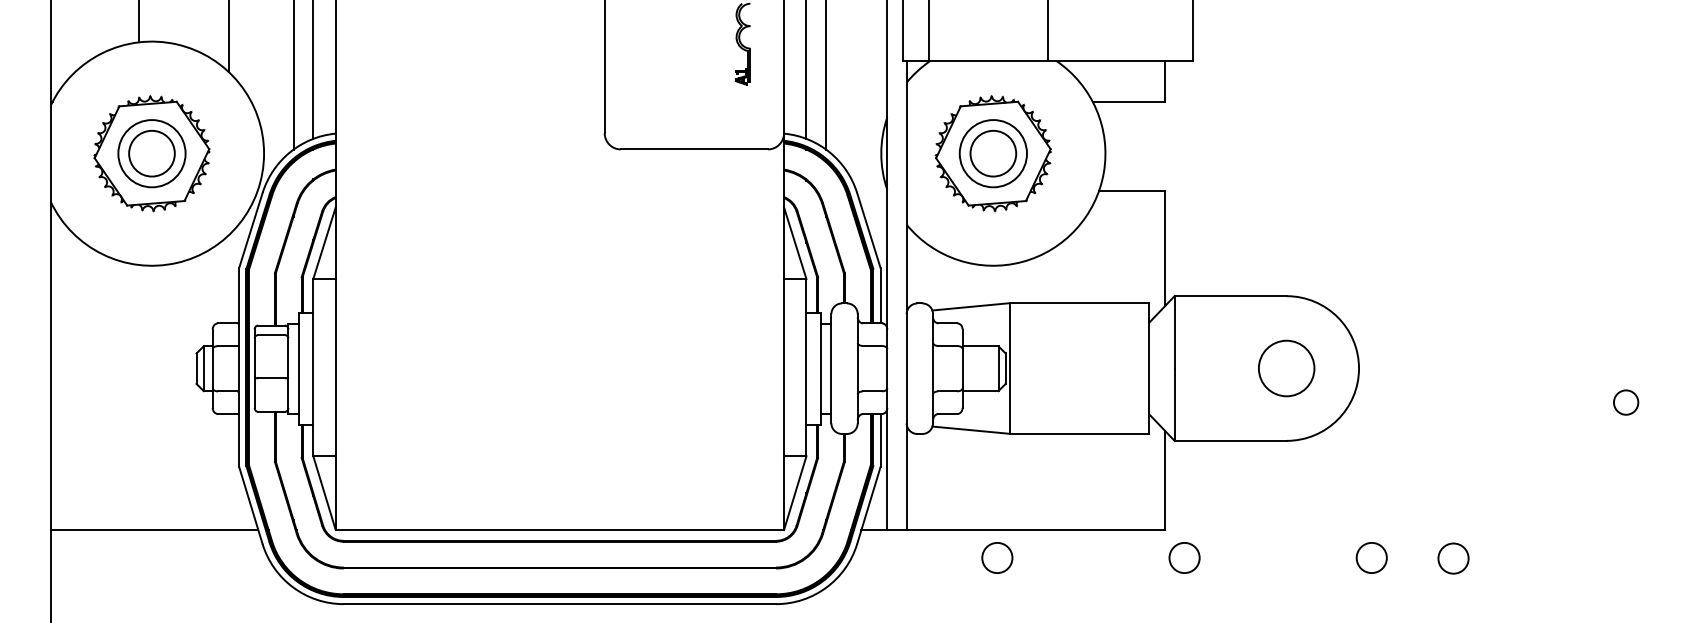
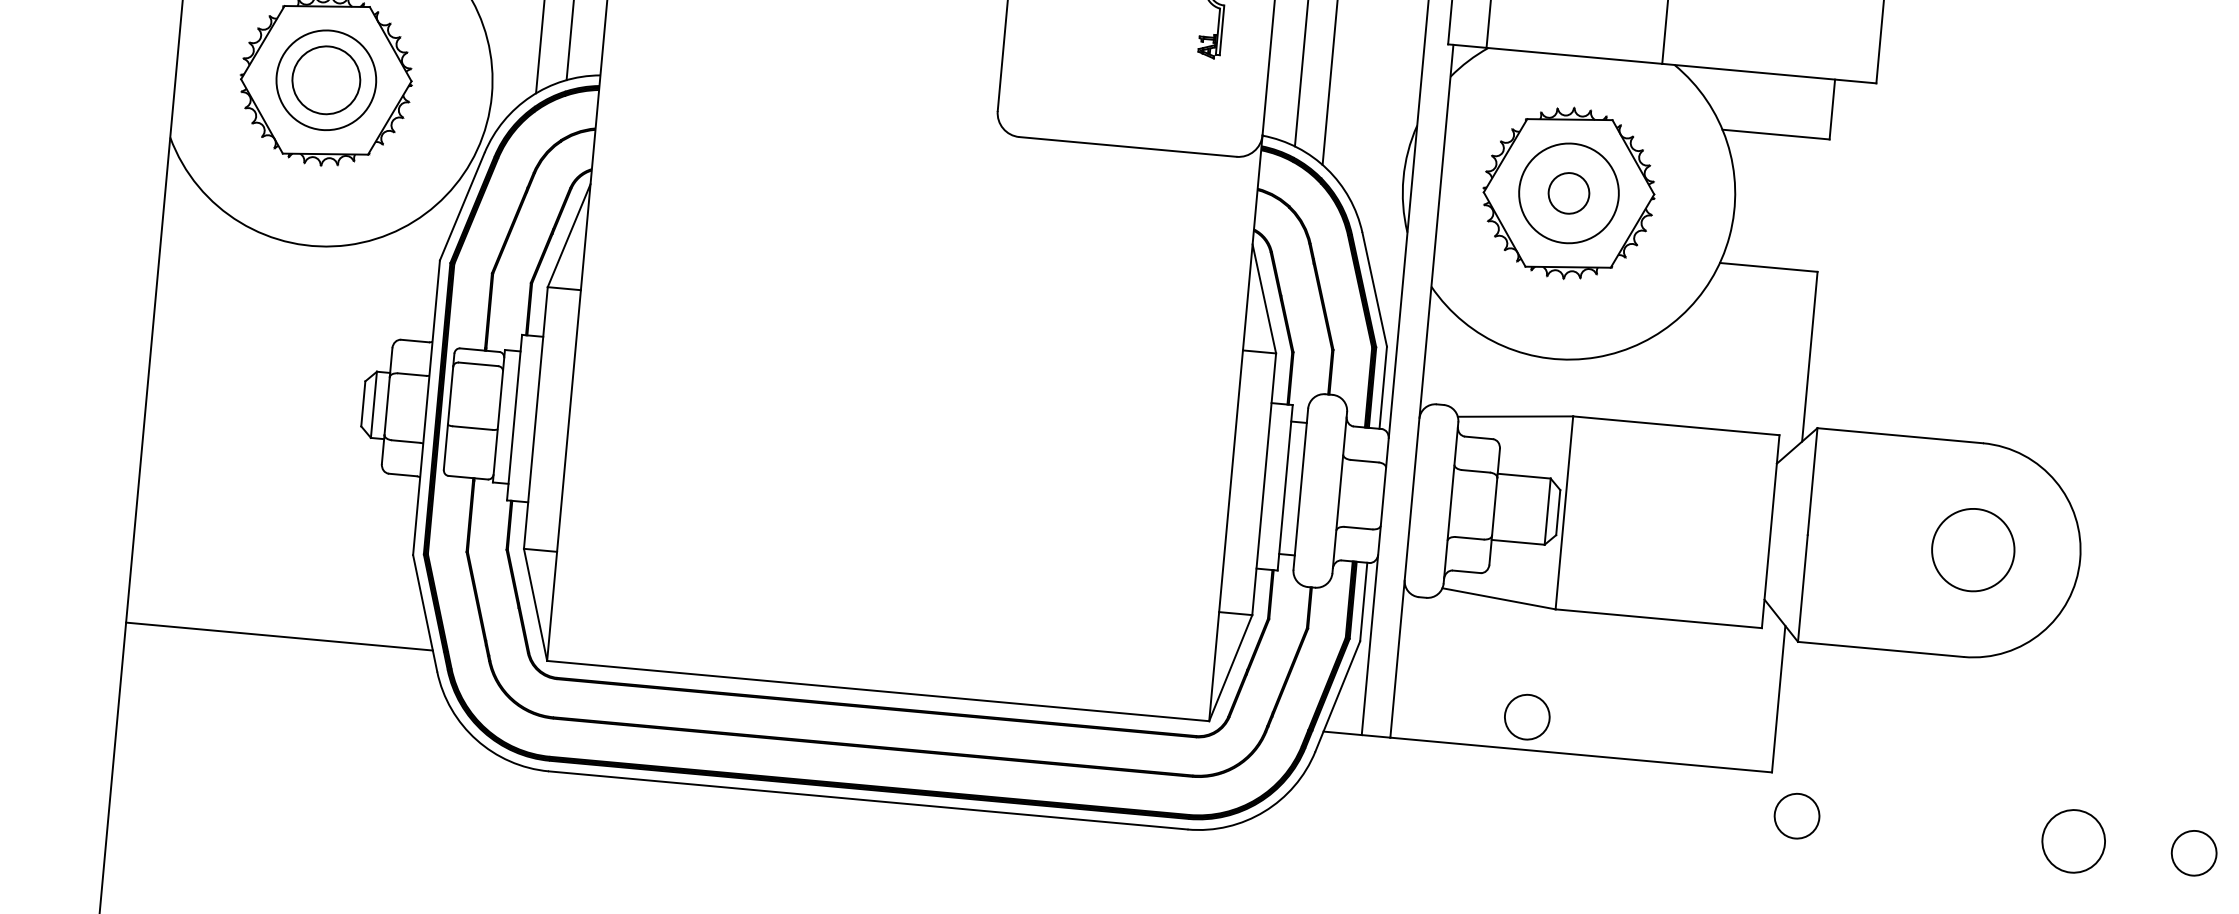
circle: (993, 153) -> (1569, 193), size x0.6
circle: (997, 557) -> (1527, 716), moved
circle: (1371, 557) -> (2073, 840), size x1.4

